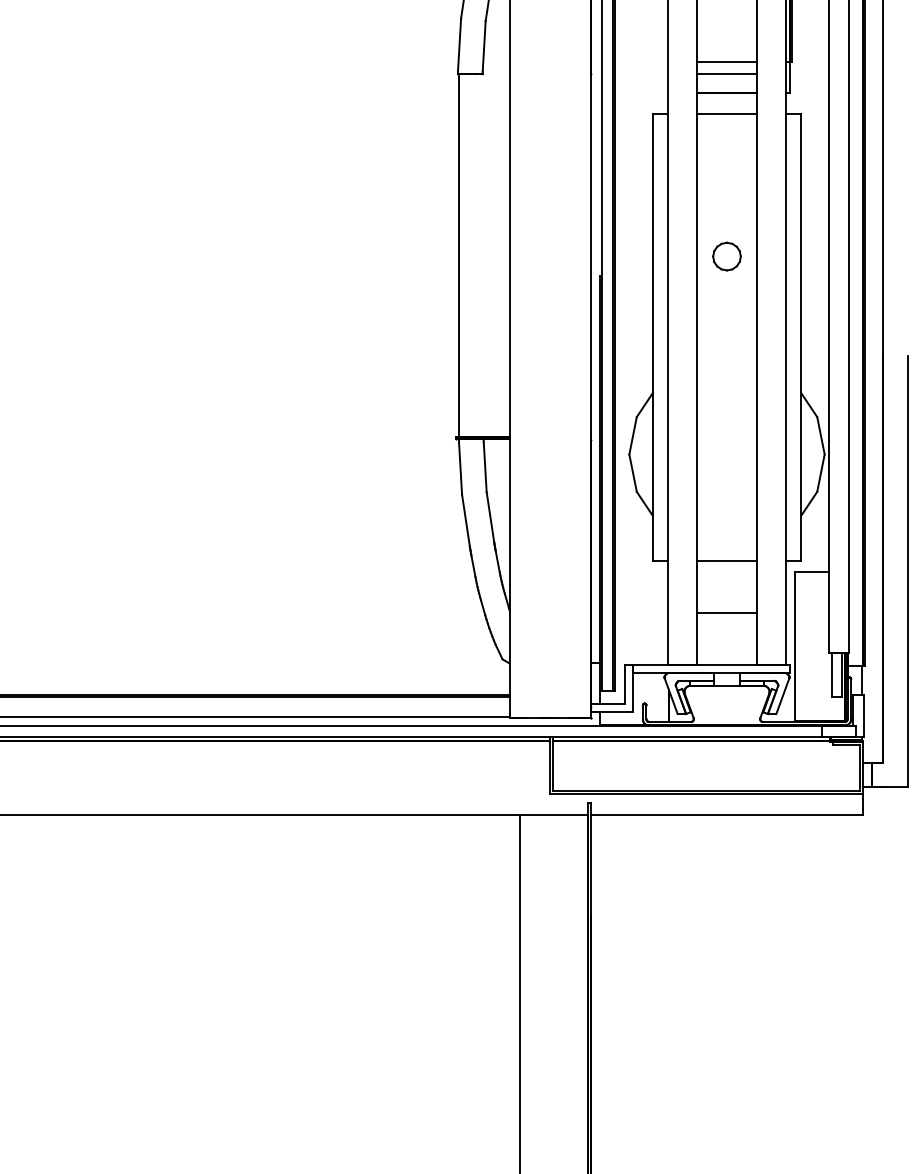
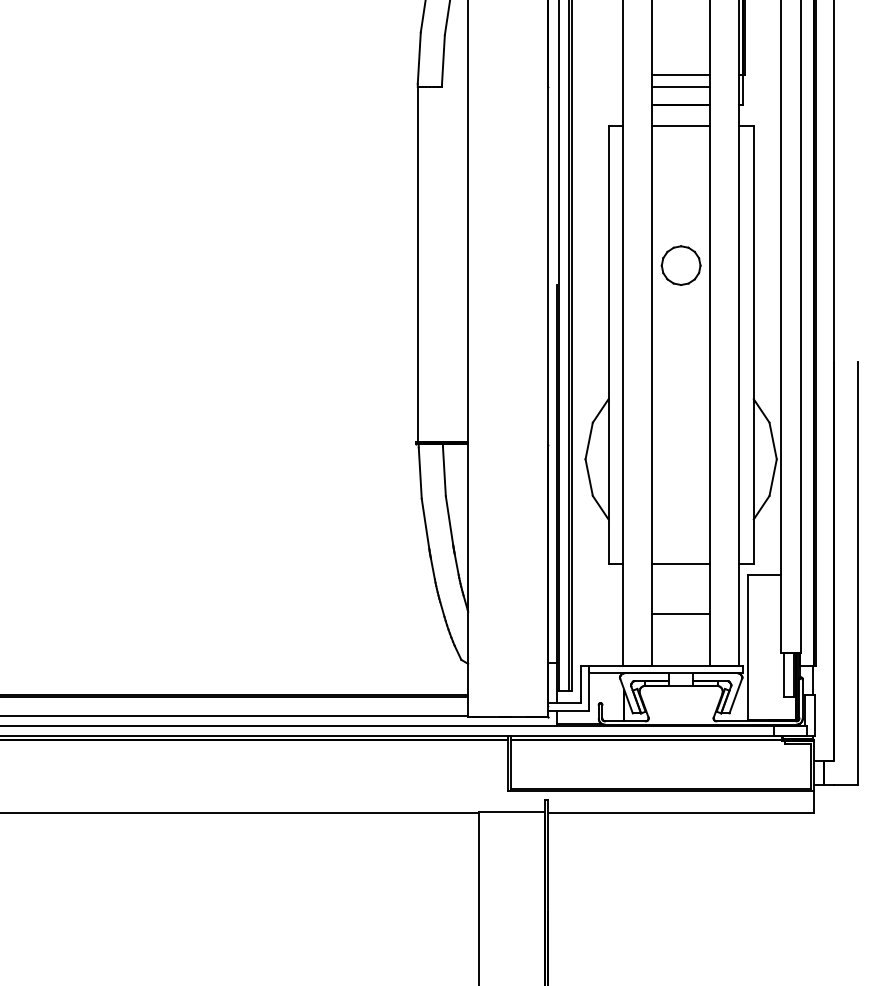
part: (726, 256) -> (680, 265), size x1.43

